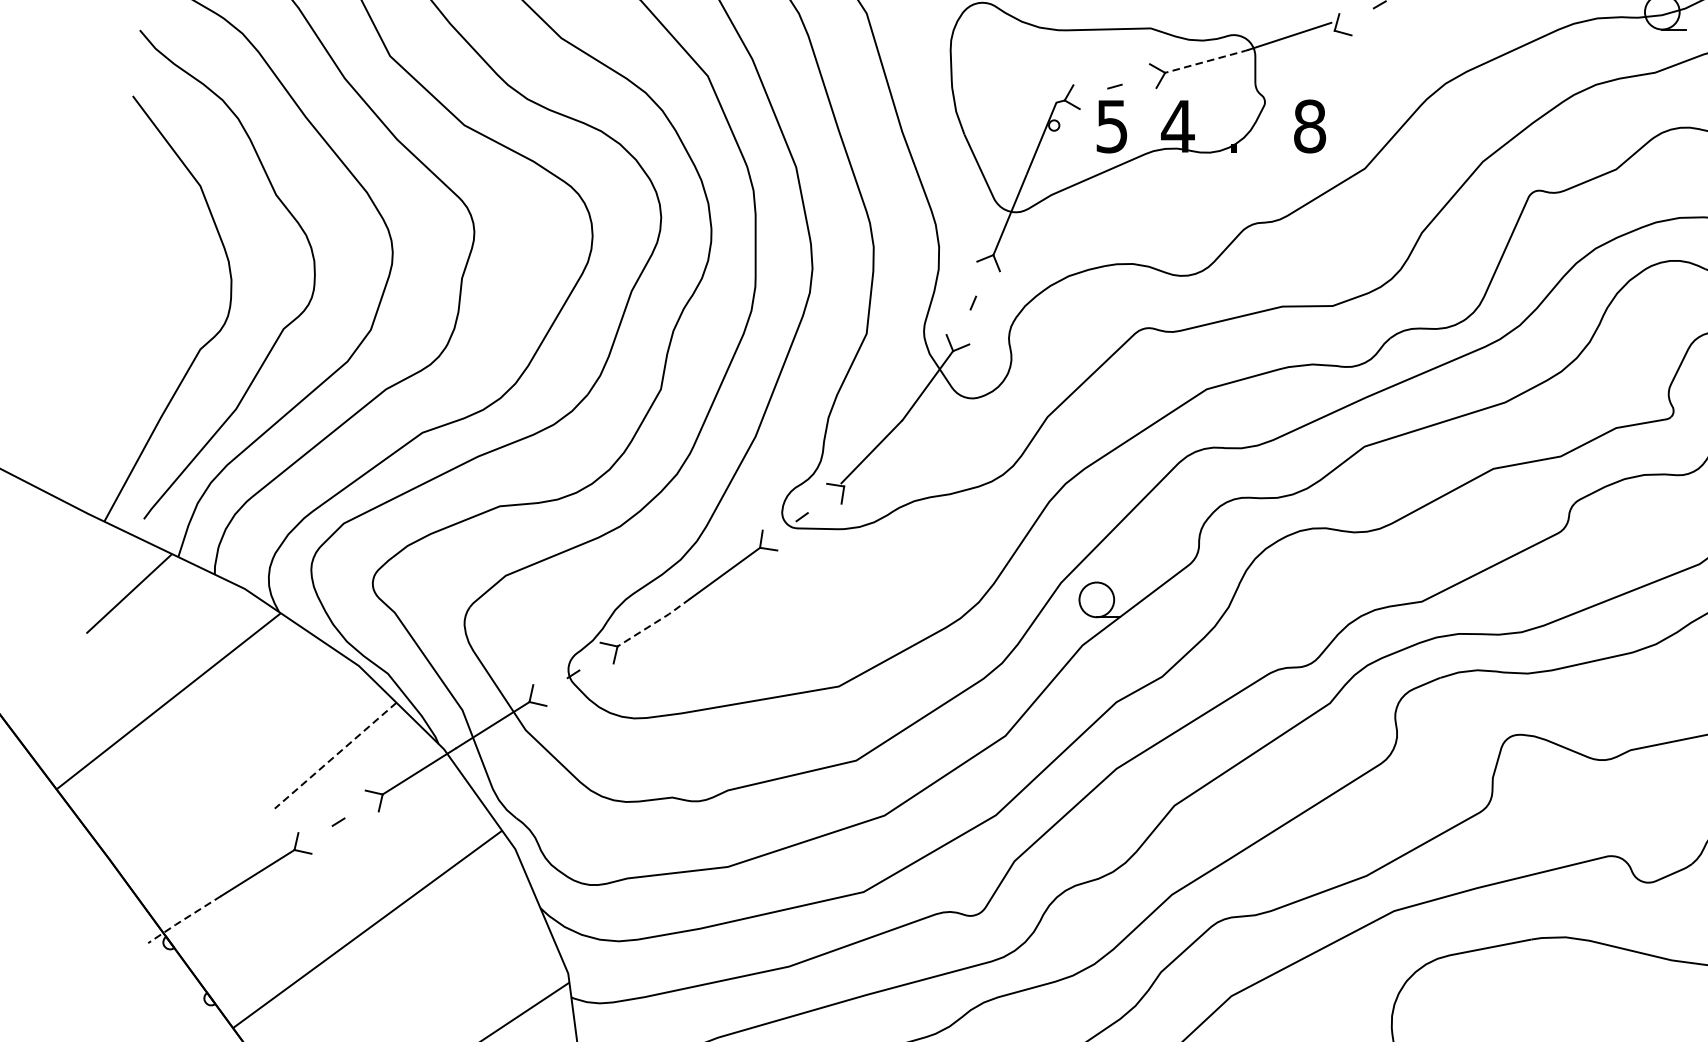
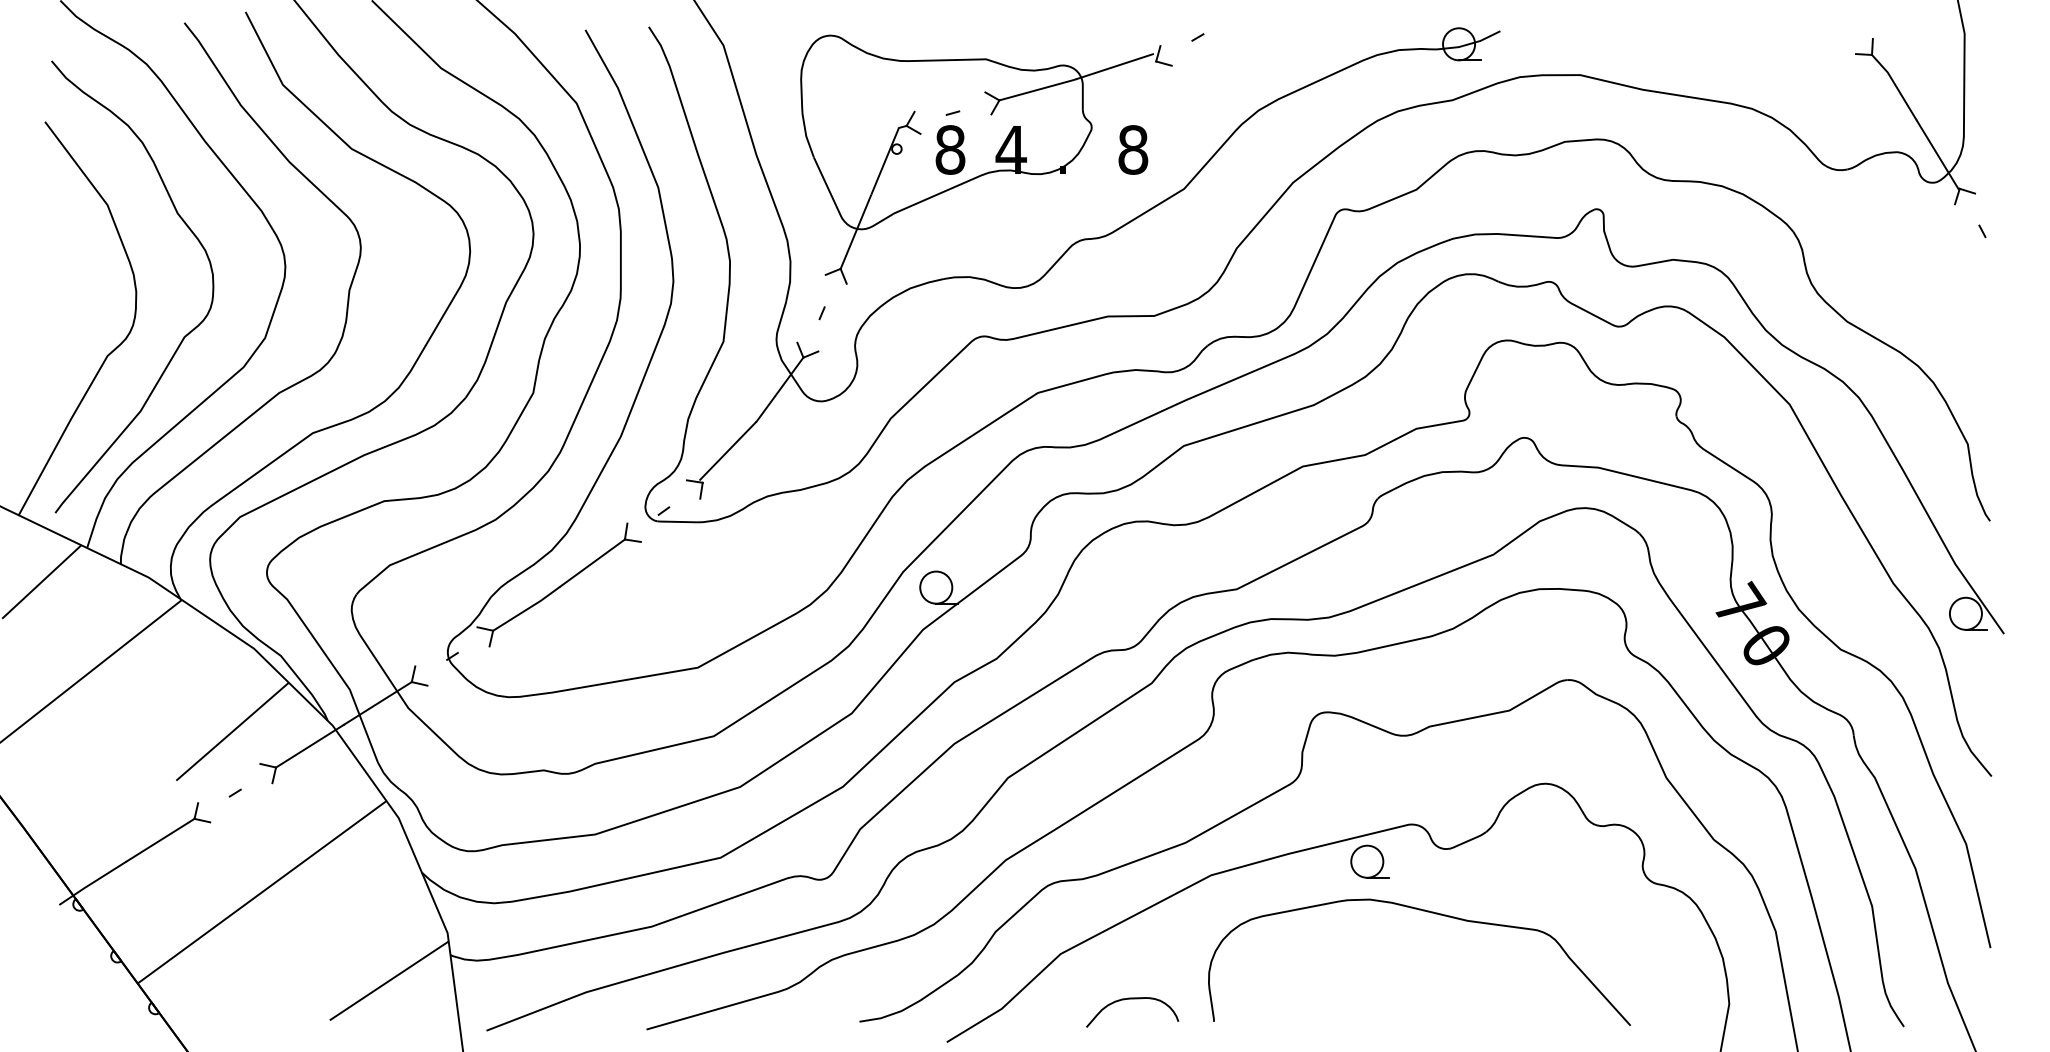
line: (1207, 61) -> (1038, 89), dashed -> solid
text: (1112, 125) -> (950, 149), 5 -> 8
line: (654, 623) -> (527, 609), dashed -> solid
line: (335, 755) -> (232, 731), dashed -> solid
part: (1565, 896) -> (1369, 861), added
line: (184, 919) -> (92, 883), dashed -> solid

